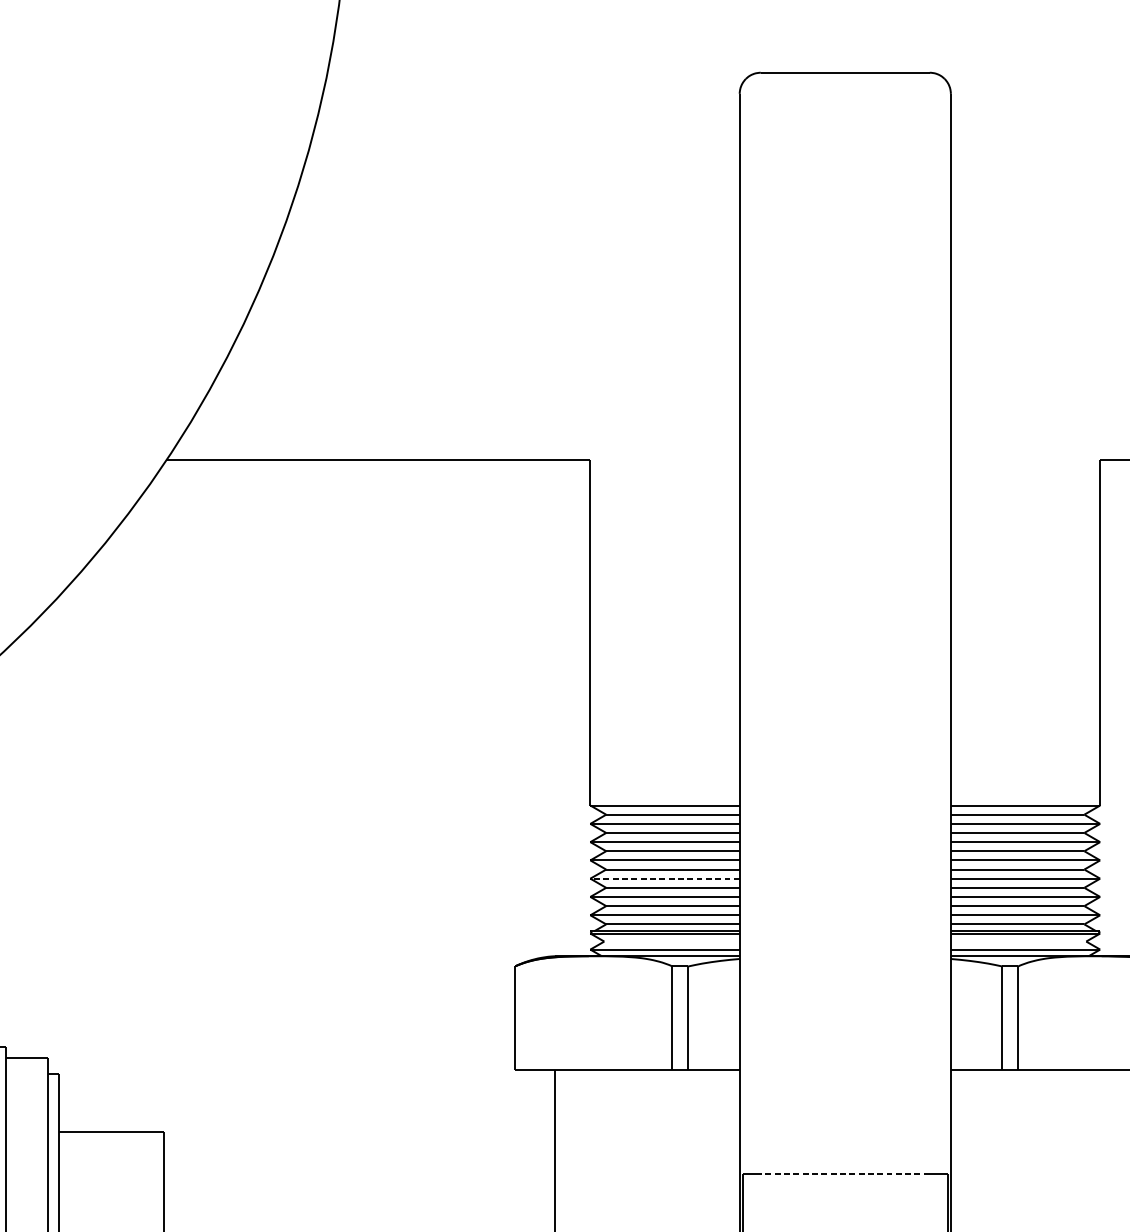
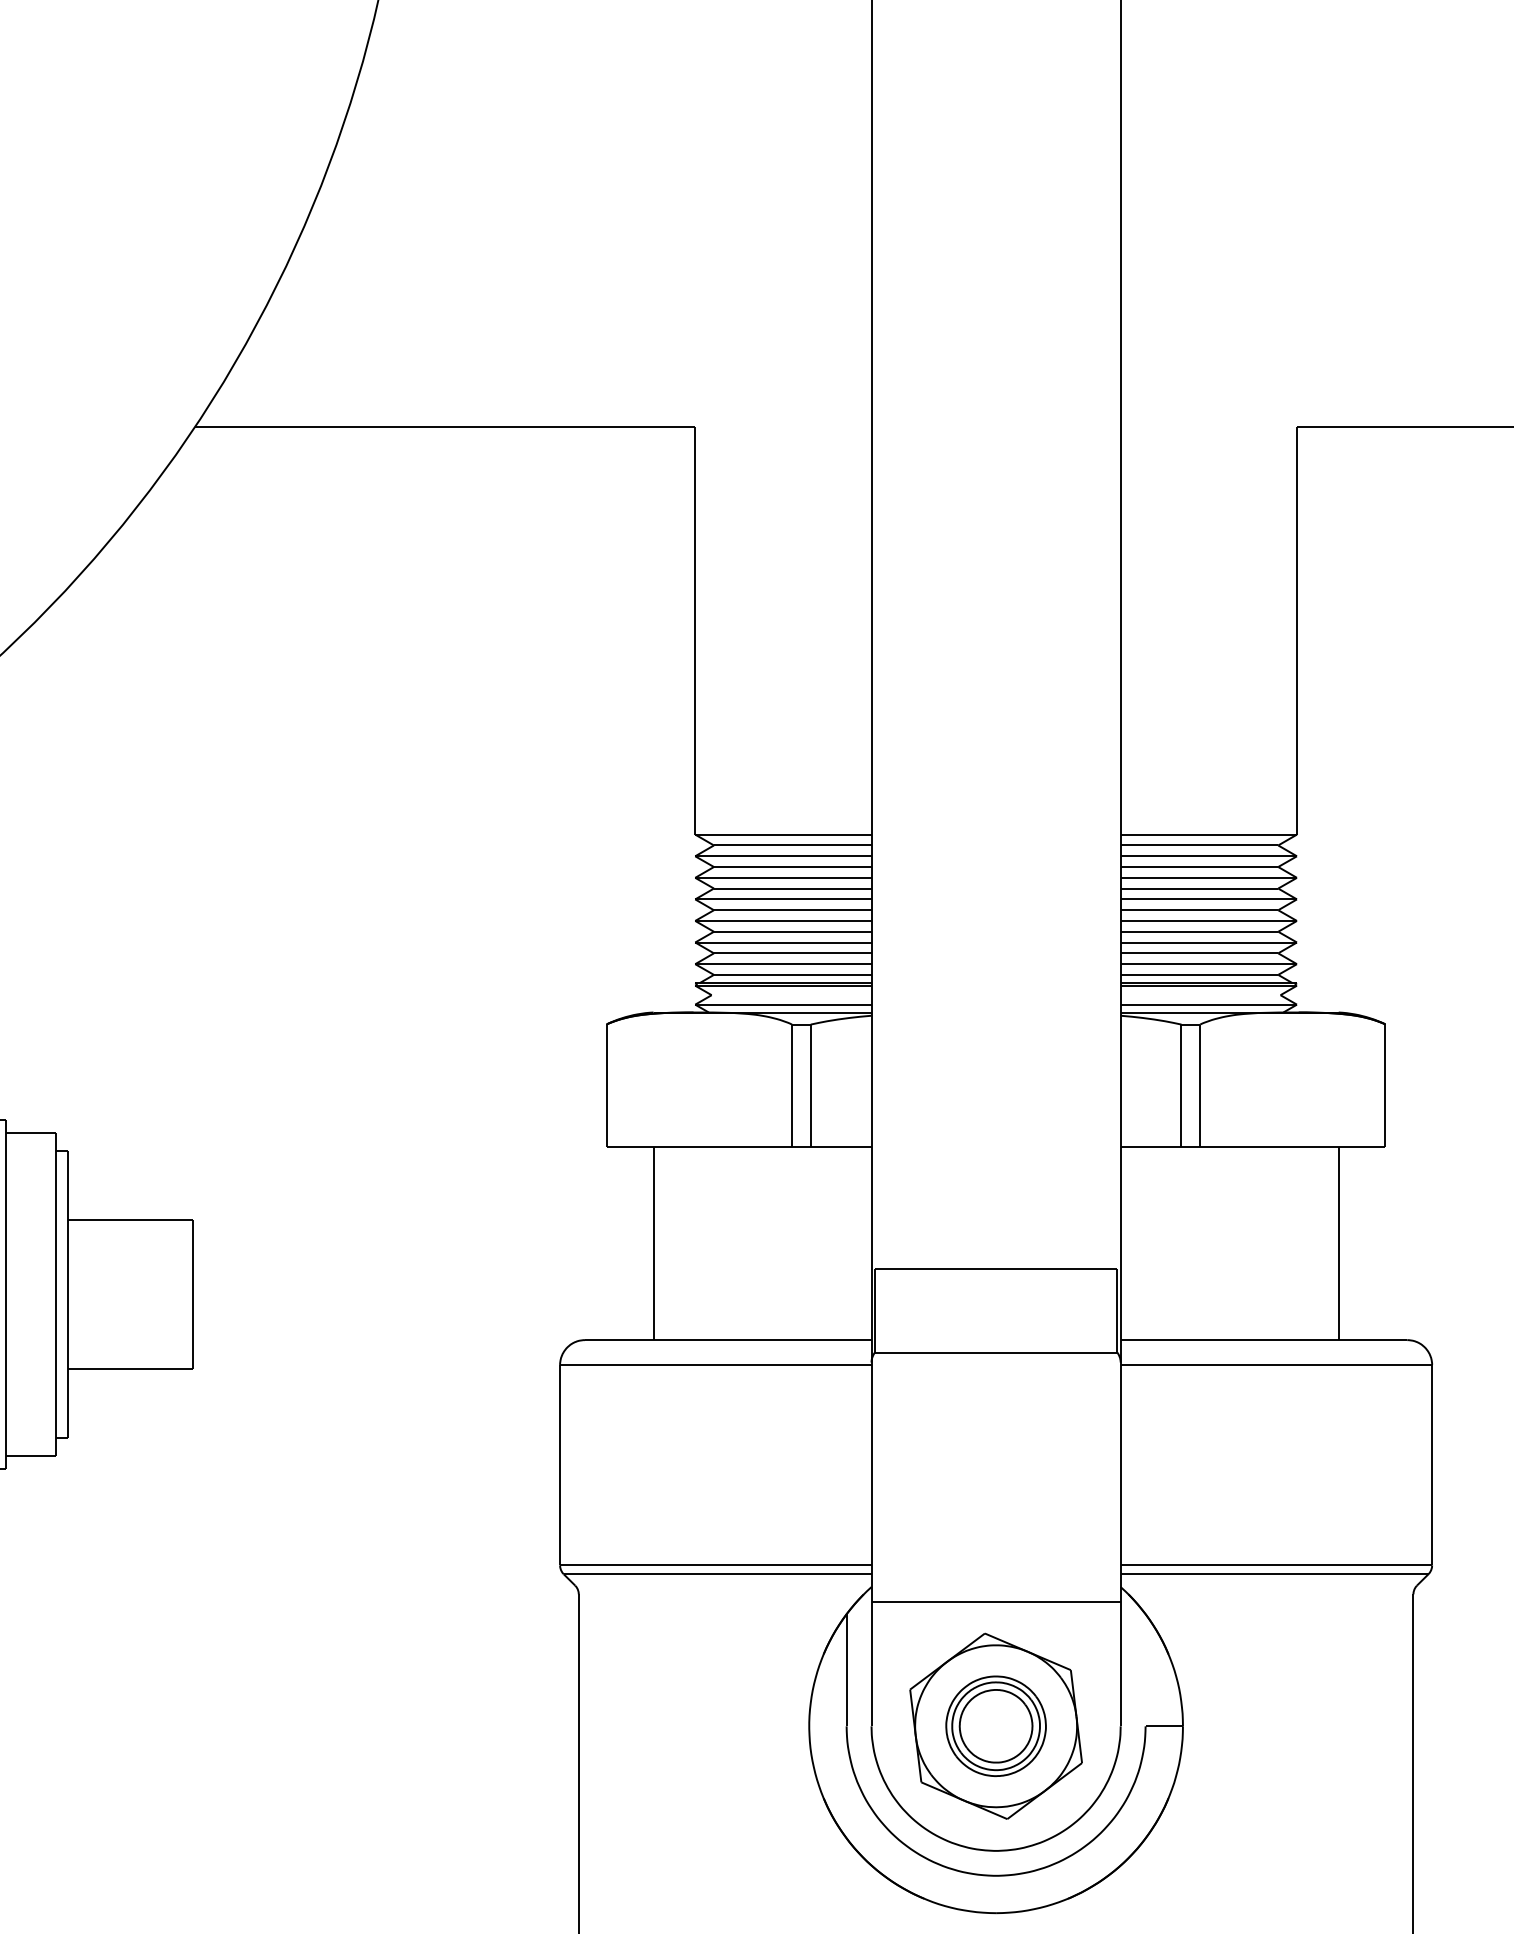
line: (664, 878) -> (782, 920), dashed -> solid
line: (845, 1173) -> (996, 1269), dashed -> solid

